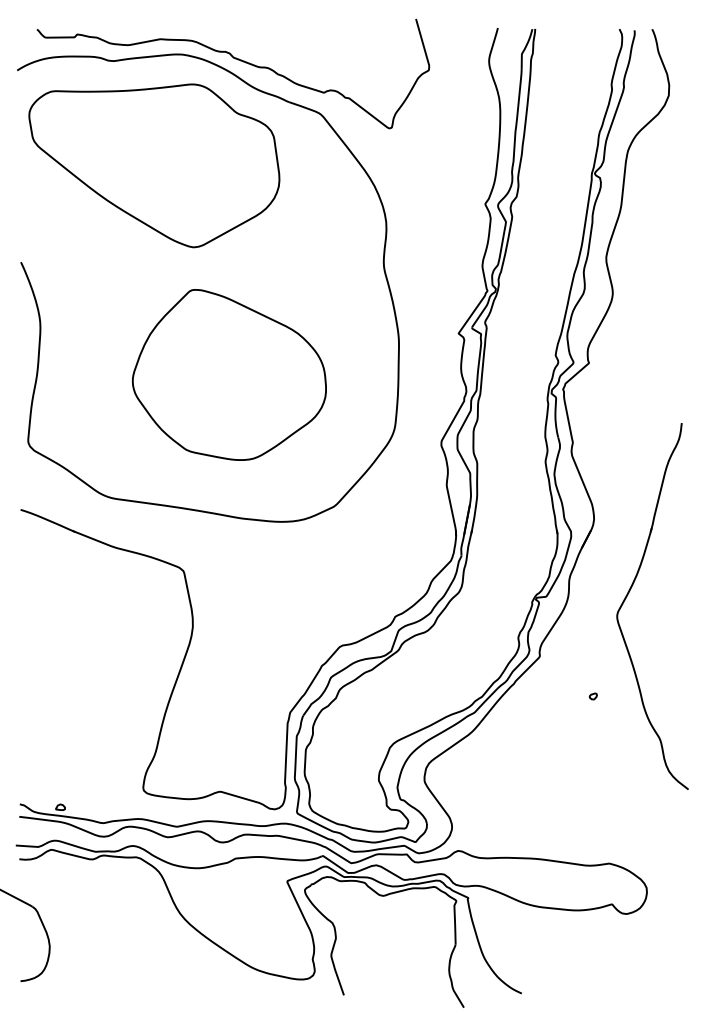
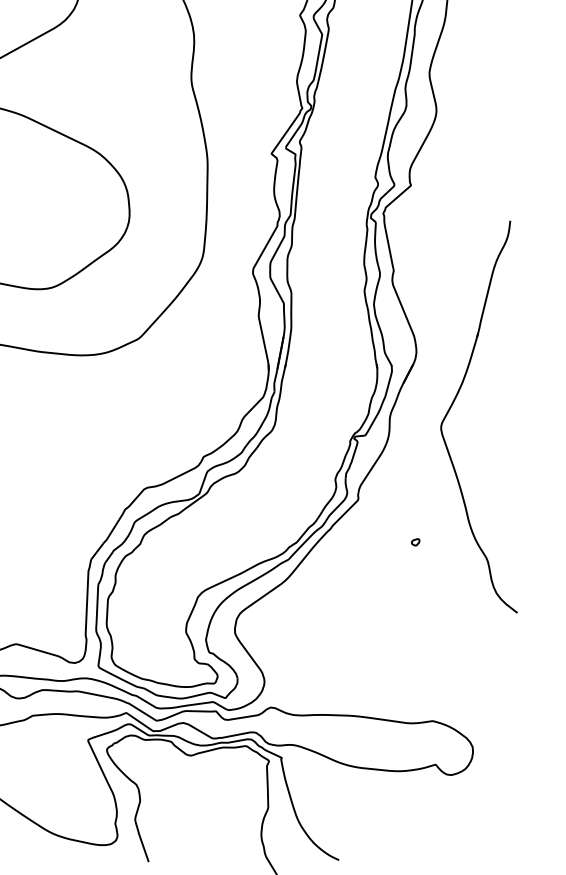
part: (629, 593) -> (454, 403), moved

